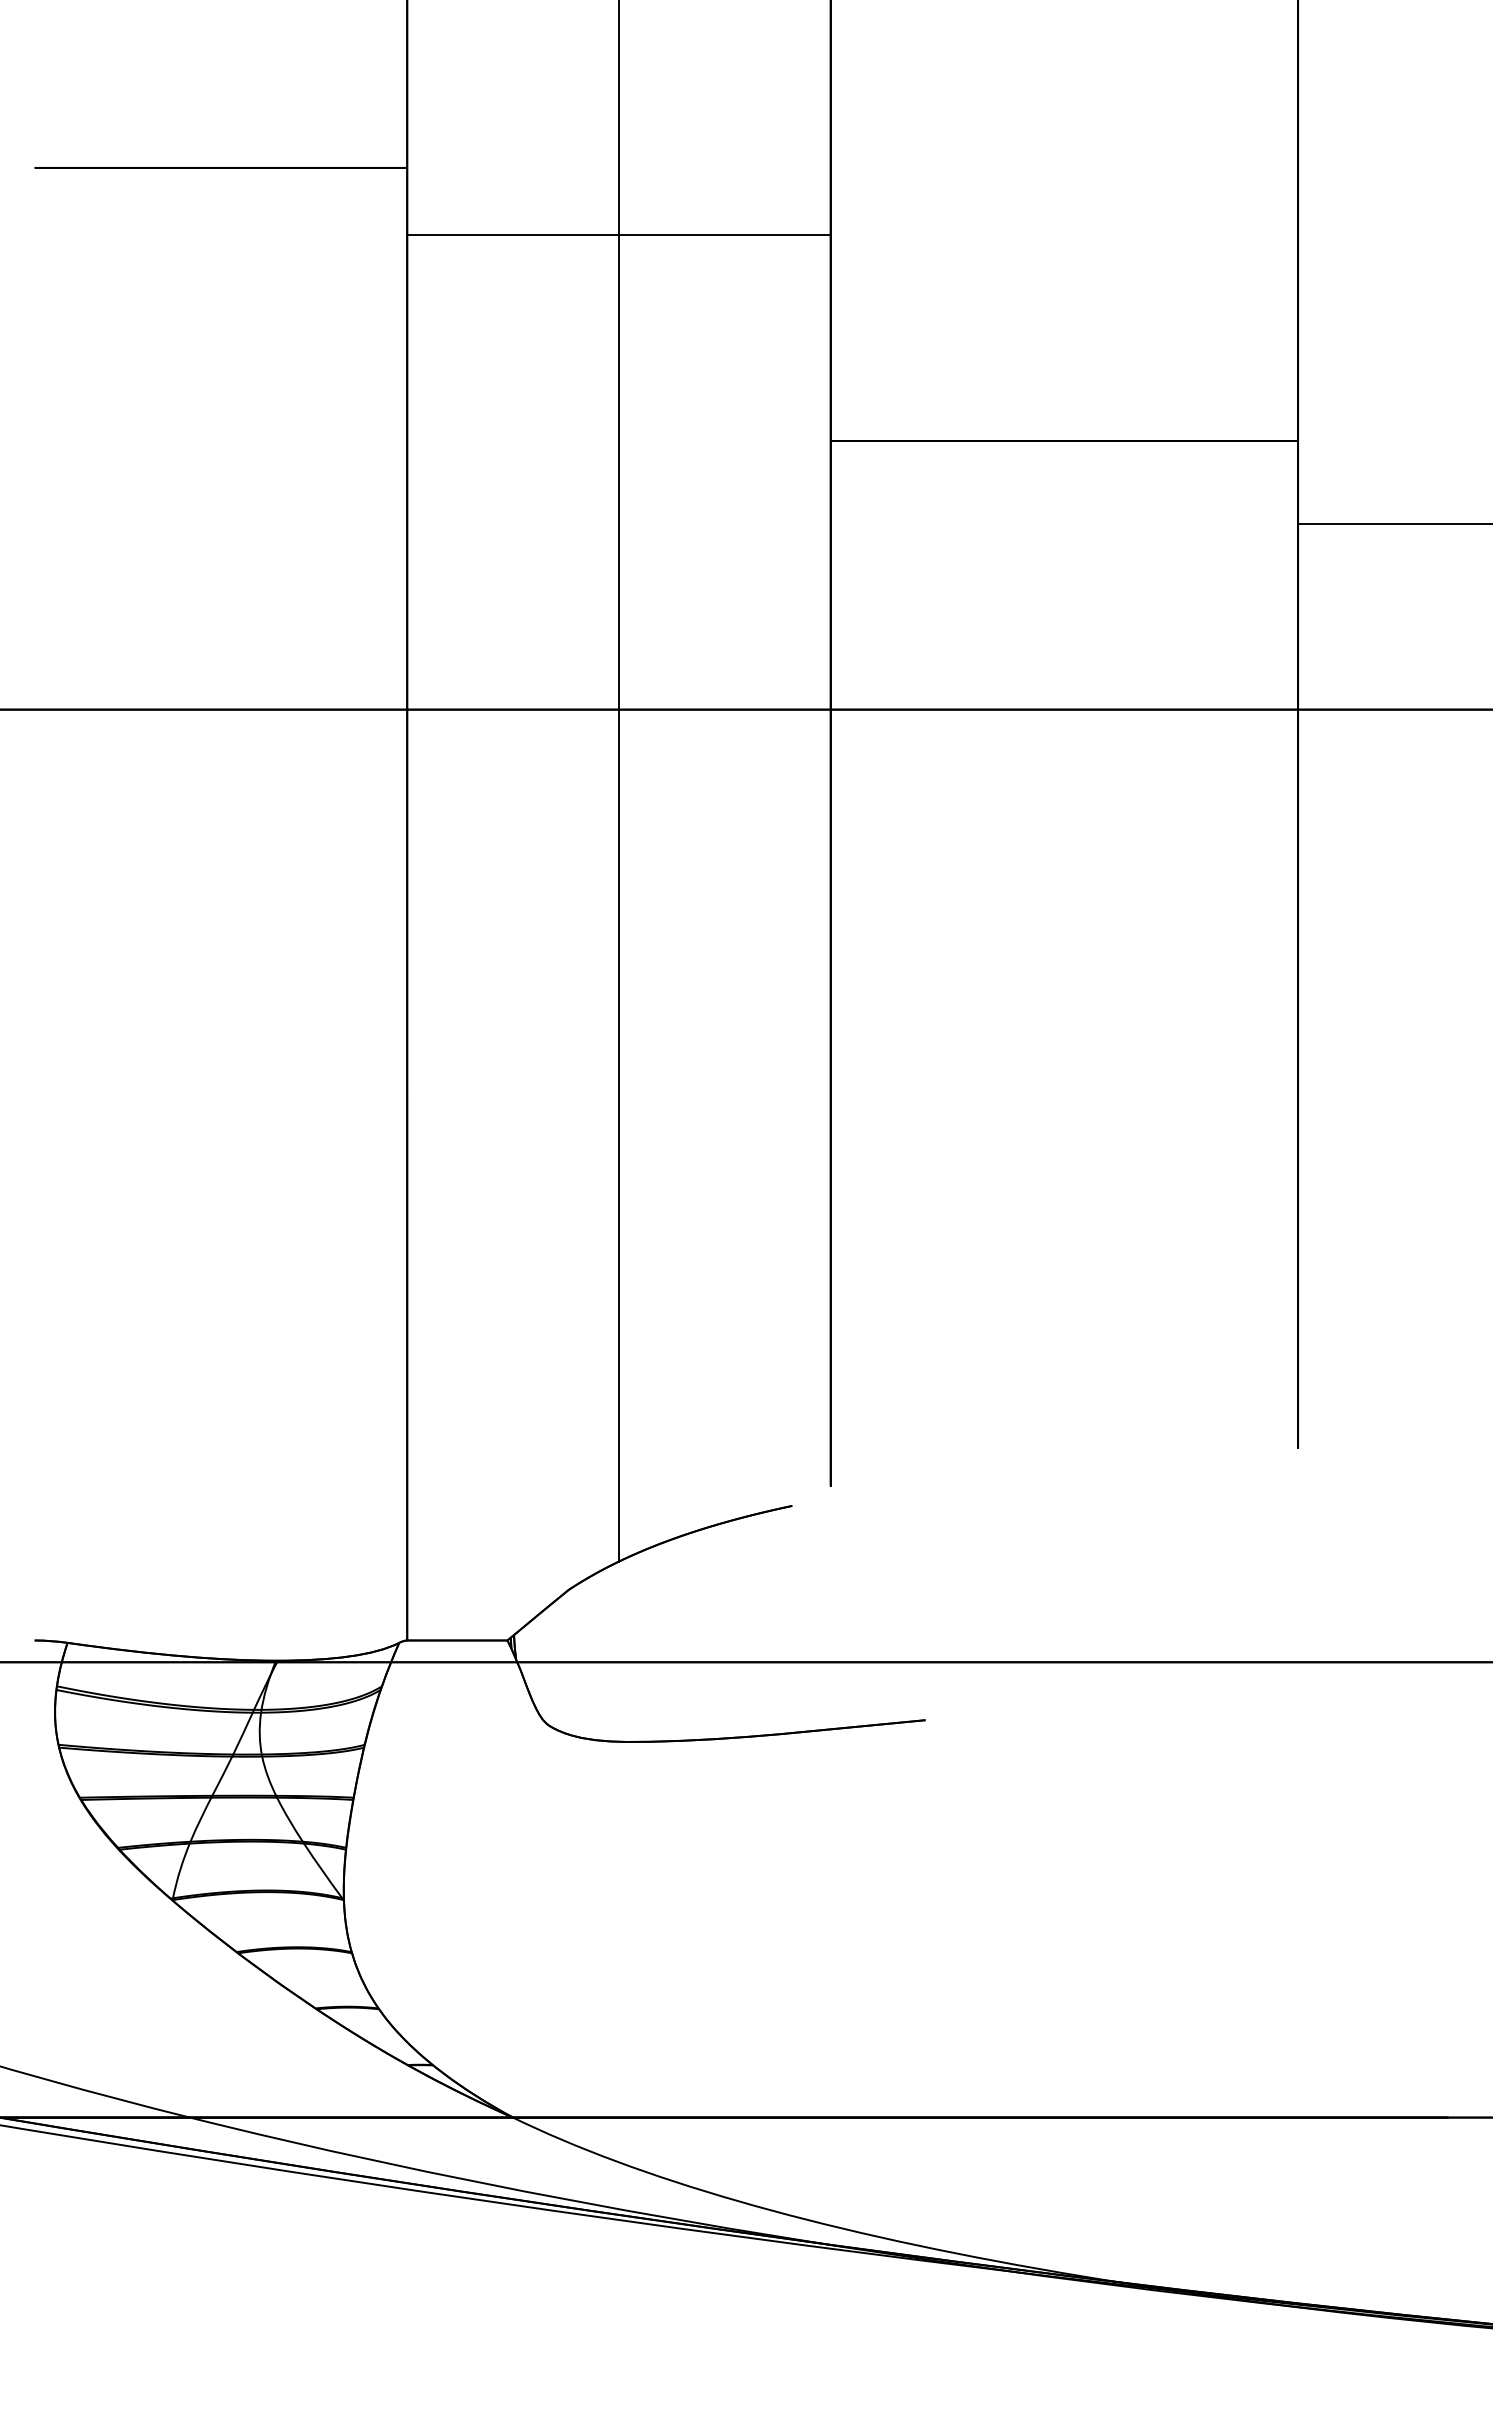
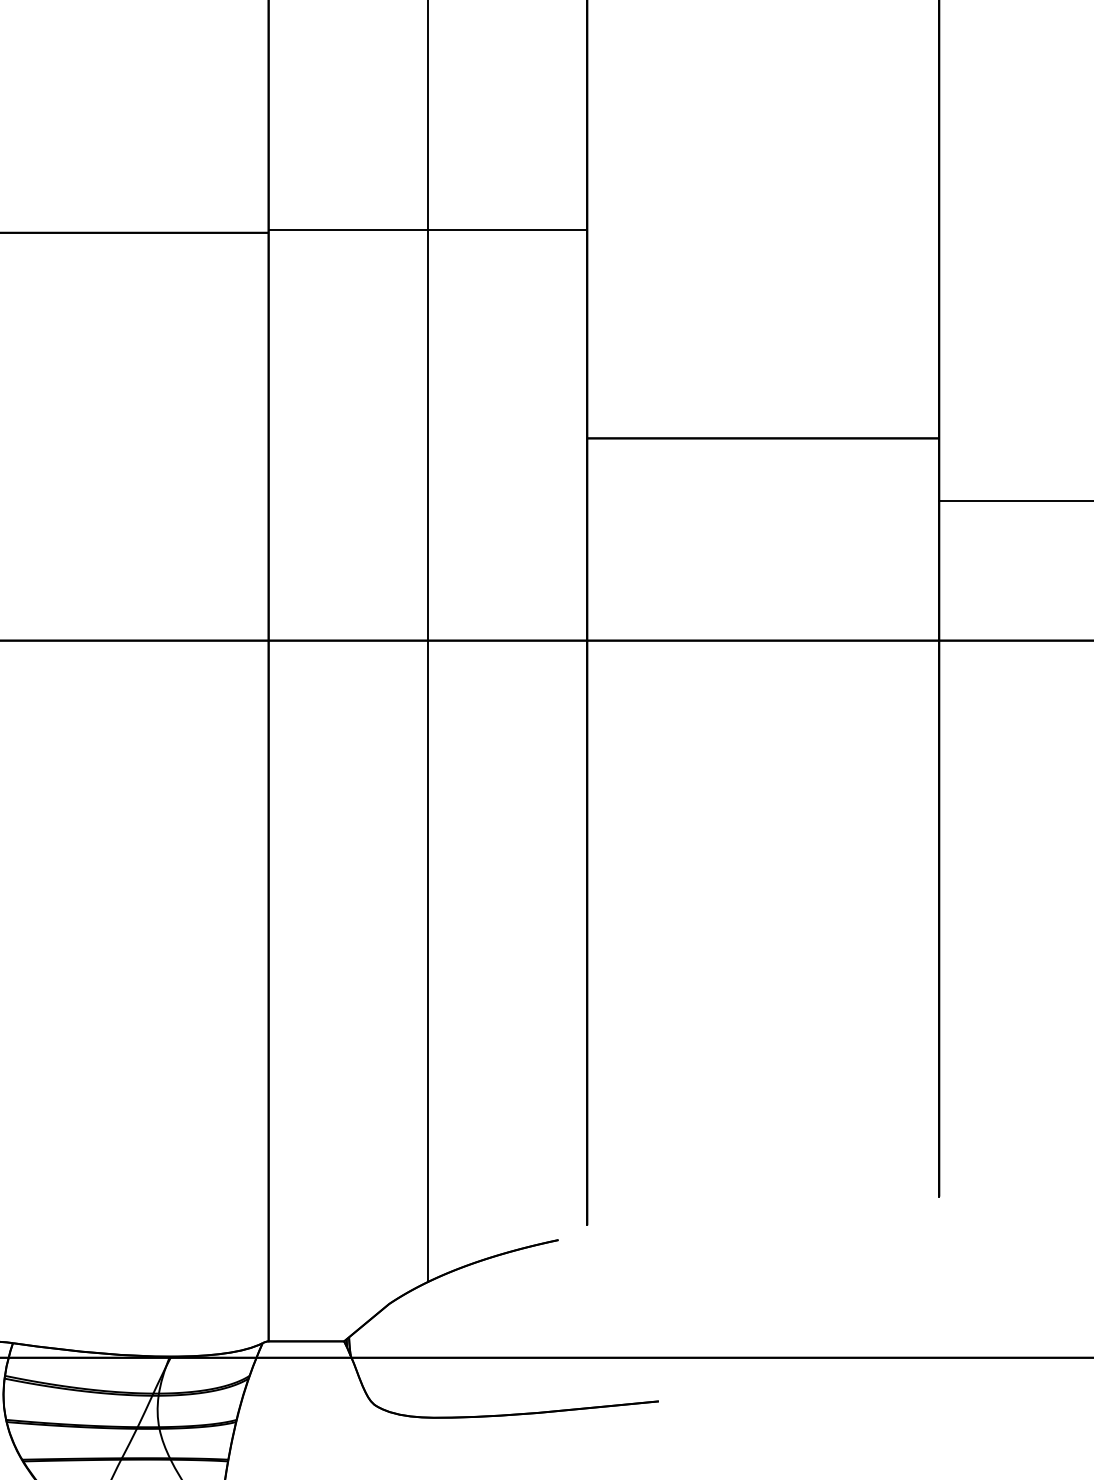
line: (618, 234) -> (427, 229), moved

